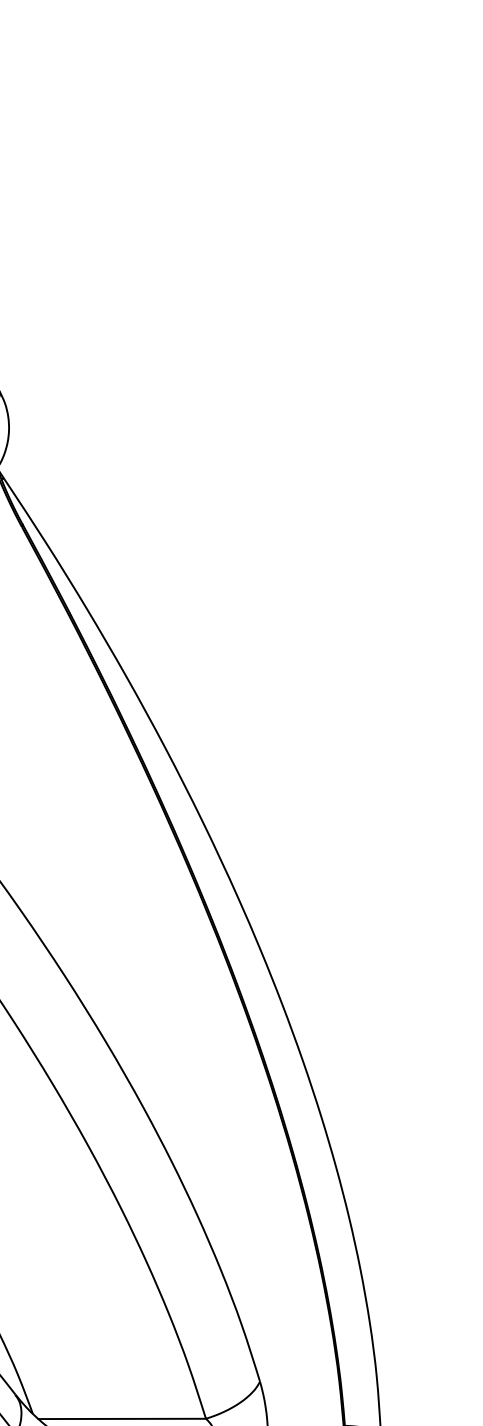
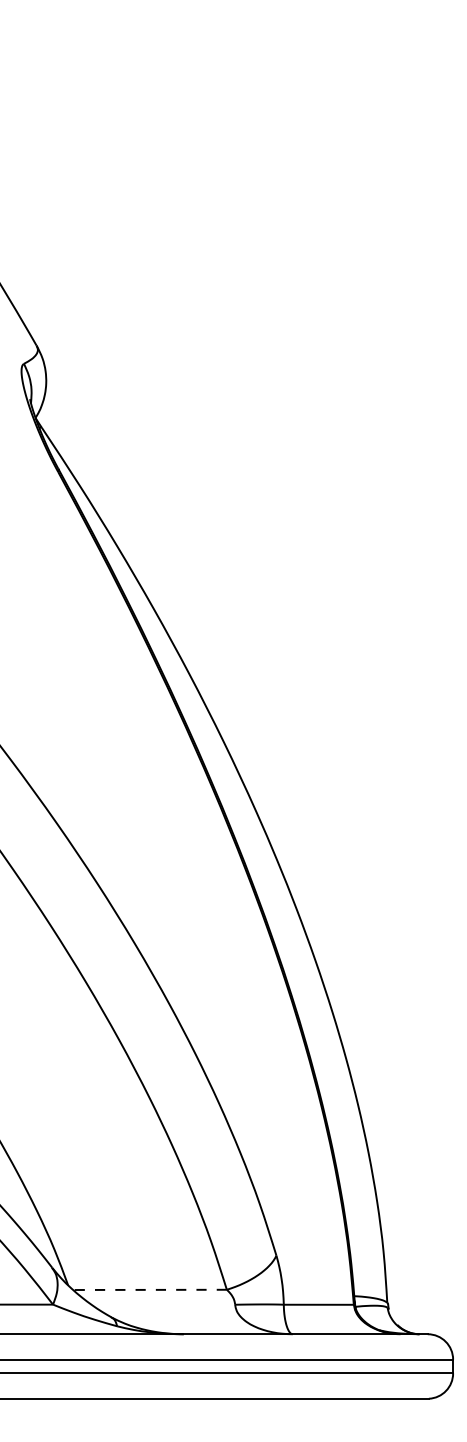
line: (122, 1418) -> (150, 1289), solid -> dashed

